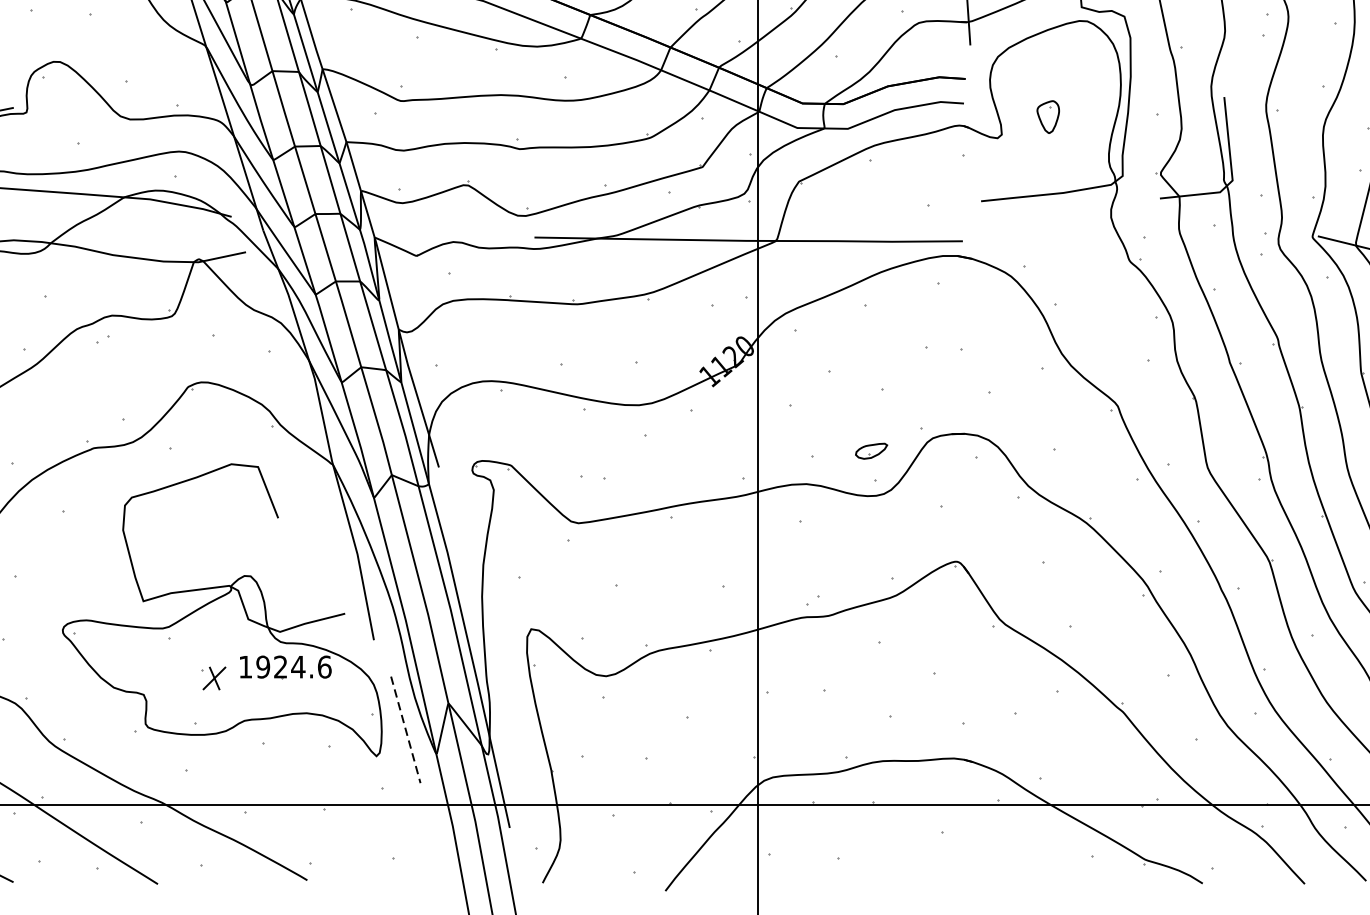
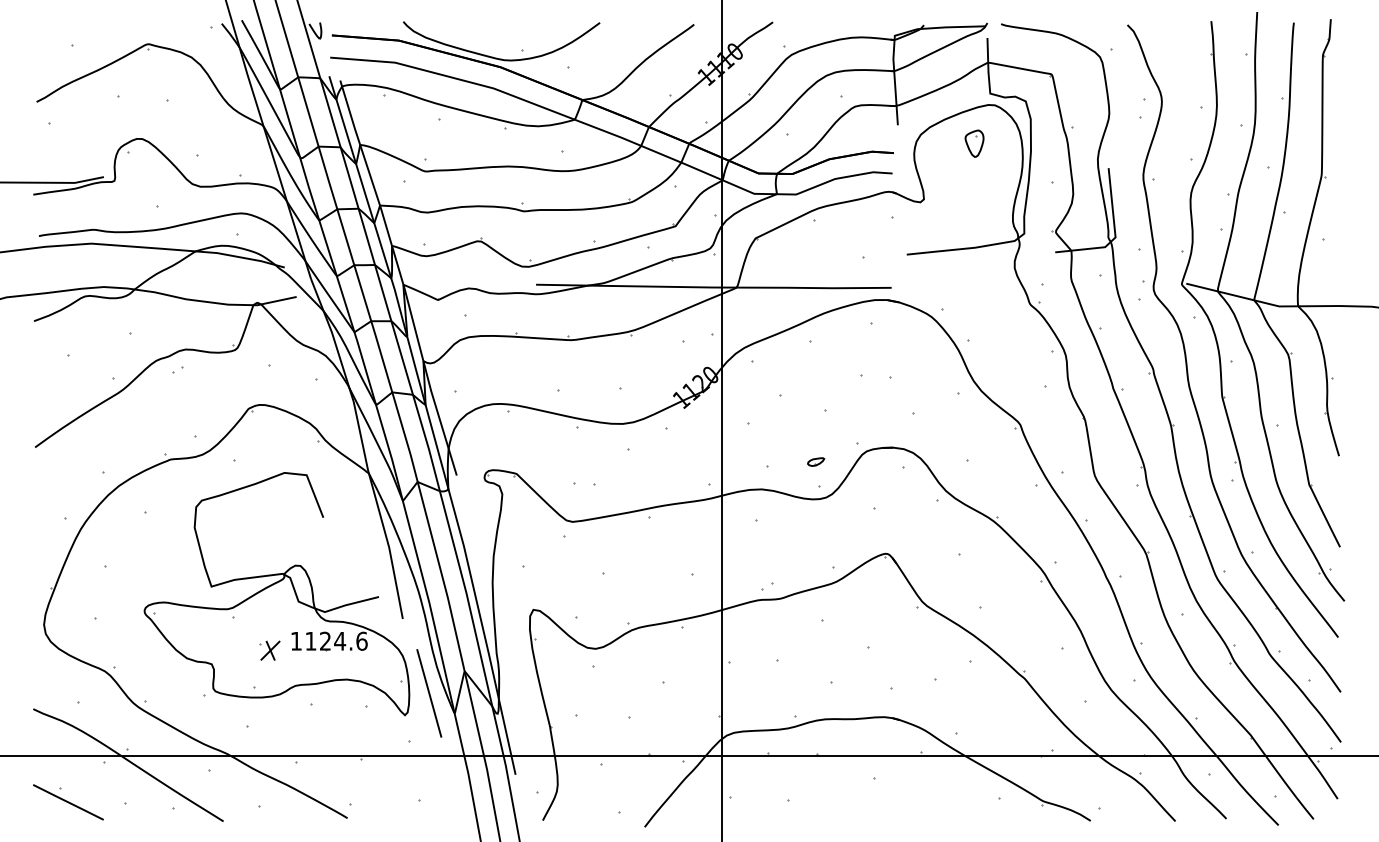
part: (1048, 116) -> (974, 143), moved
part: (872, 450) -> (816, 461), size x0.62
text: (262, 666) -> (310, 640), 1924.6 -> 1124.6
line: (406, 730) -> (429, 693), dashed -> solid

